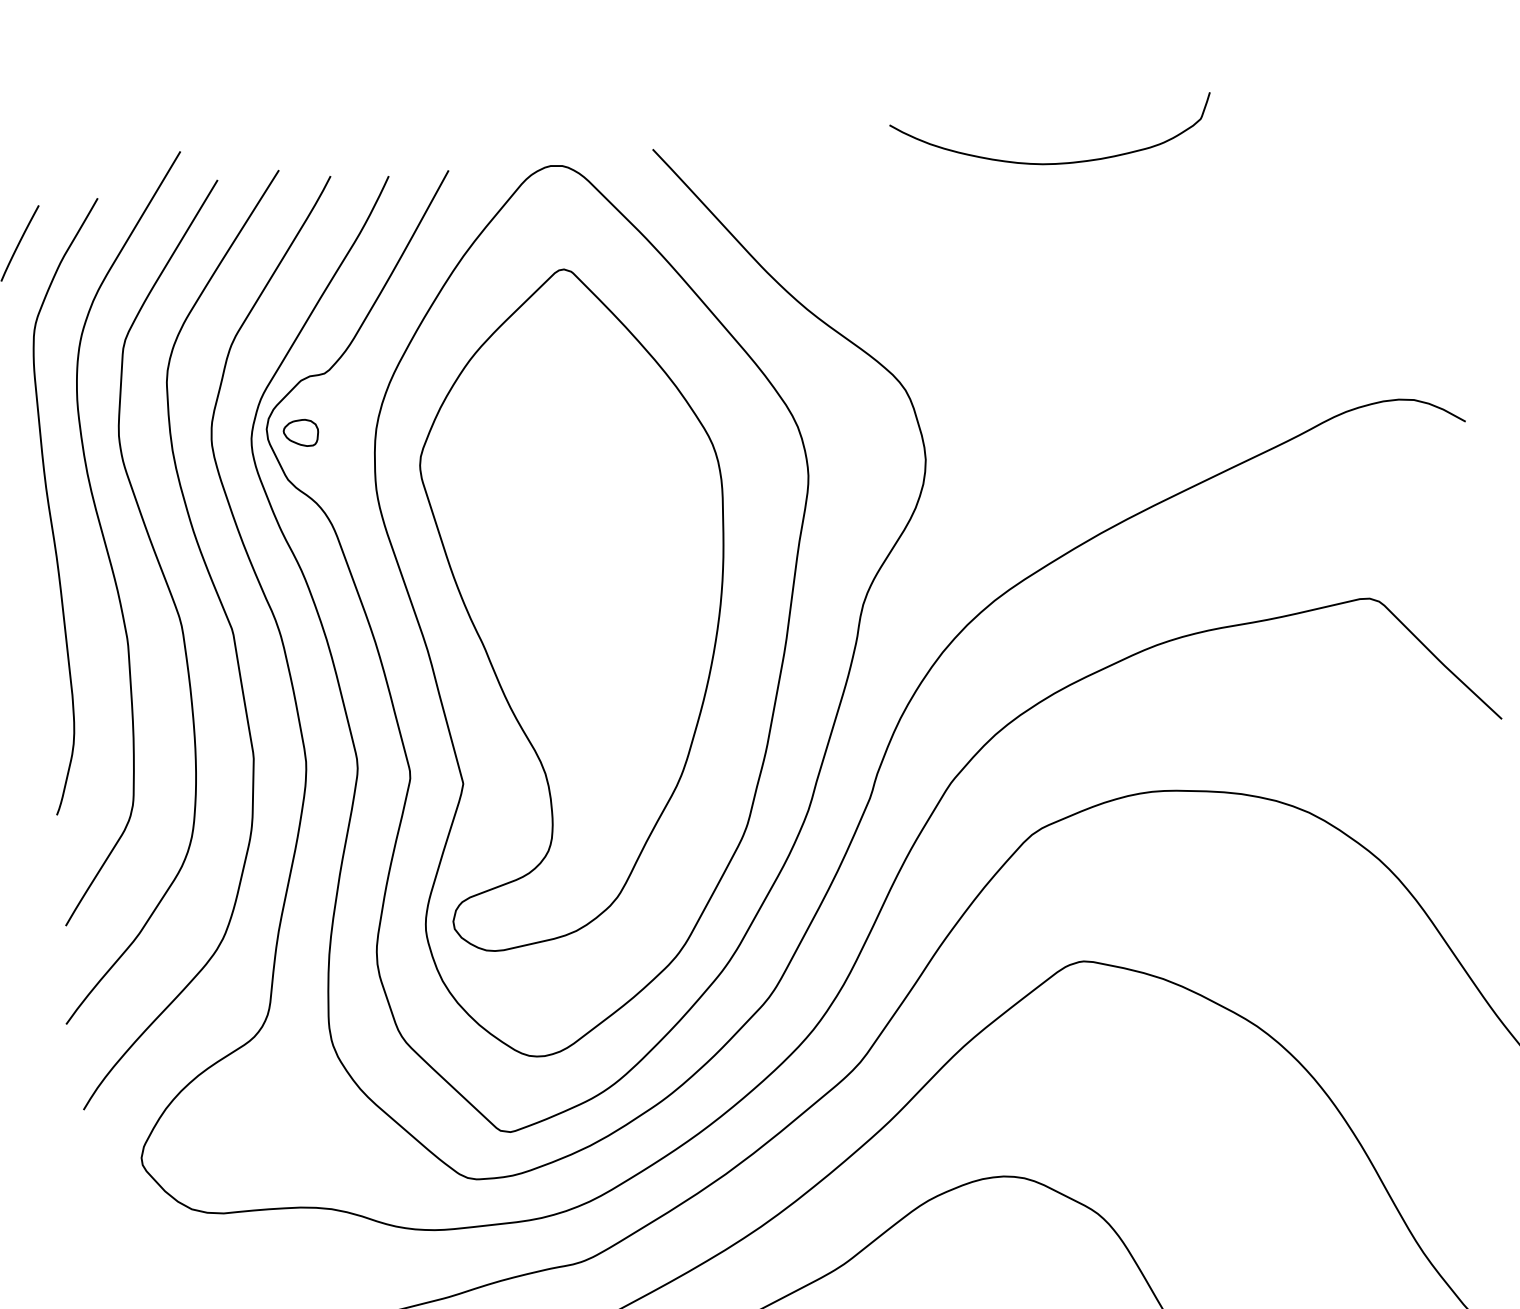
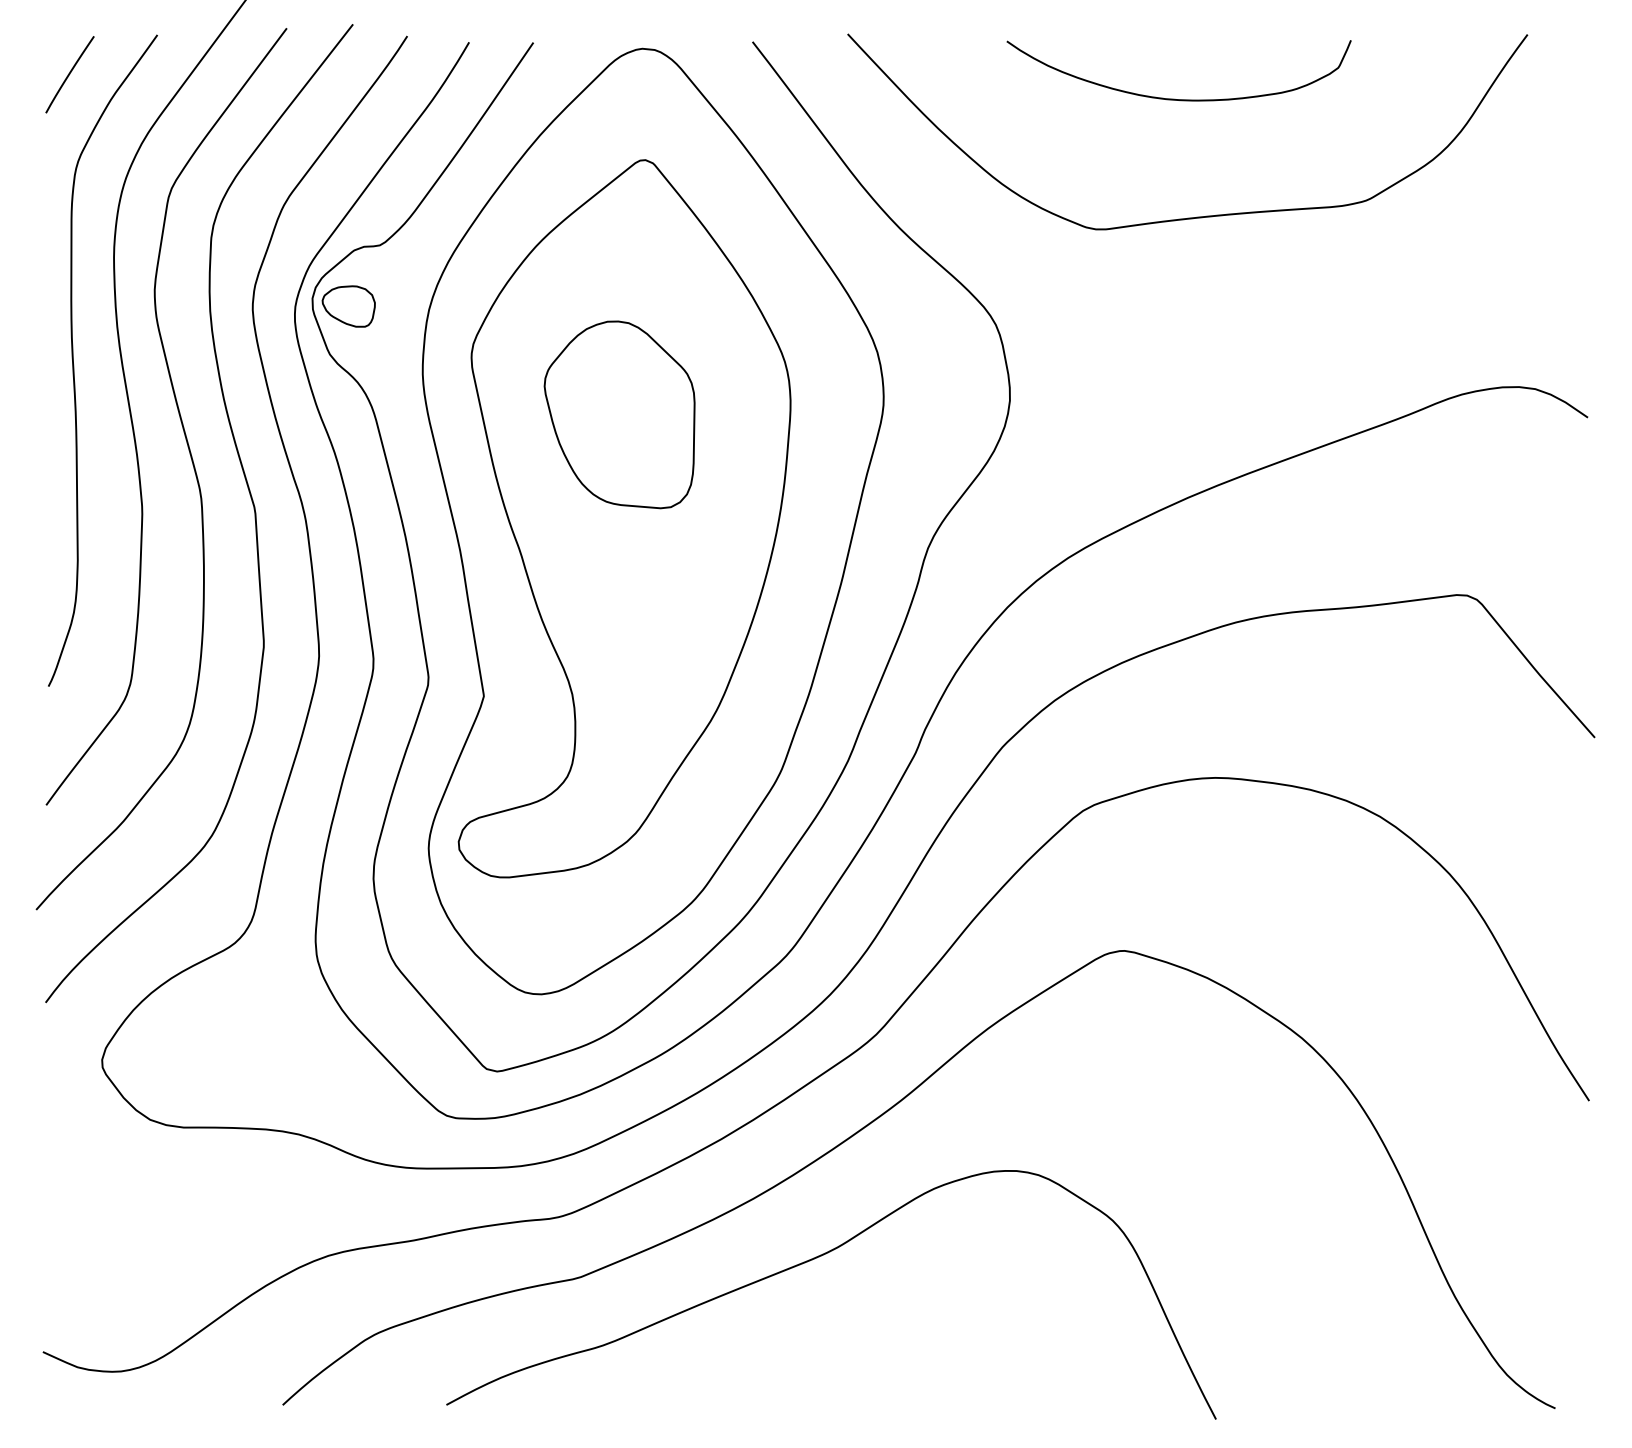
curve: (1082, 270) -> (1196, 216), added
part: (300, 433) -> (348, 306), size x1.43
part: (563, 508) -> (619, 414), added

